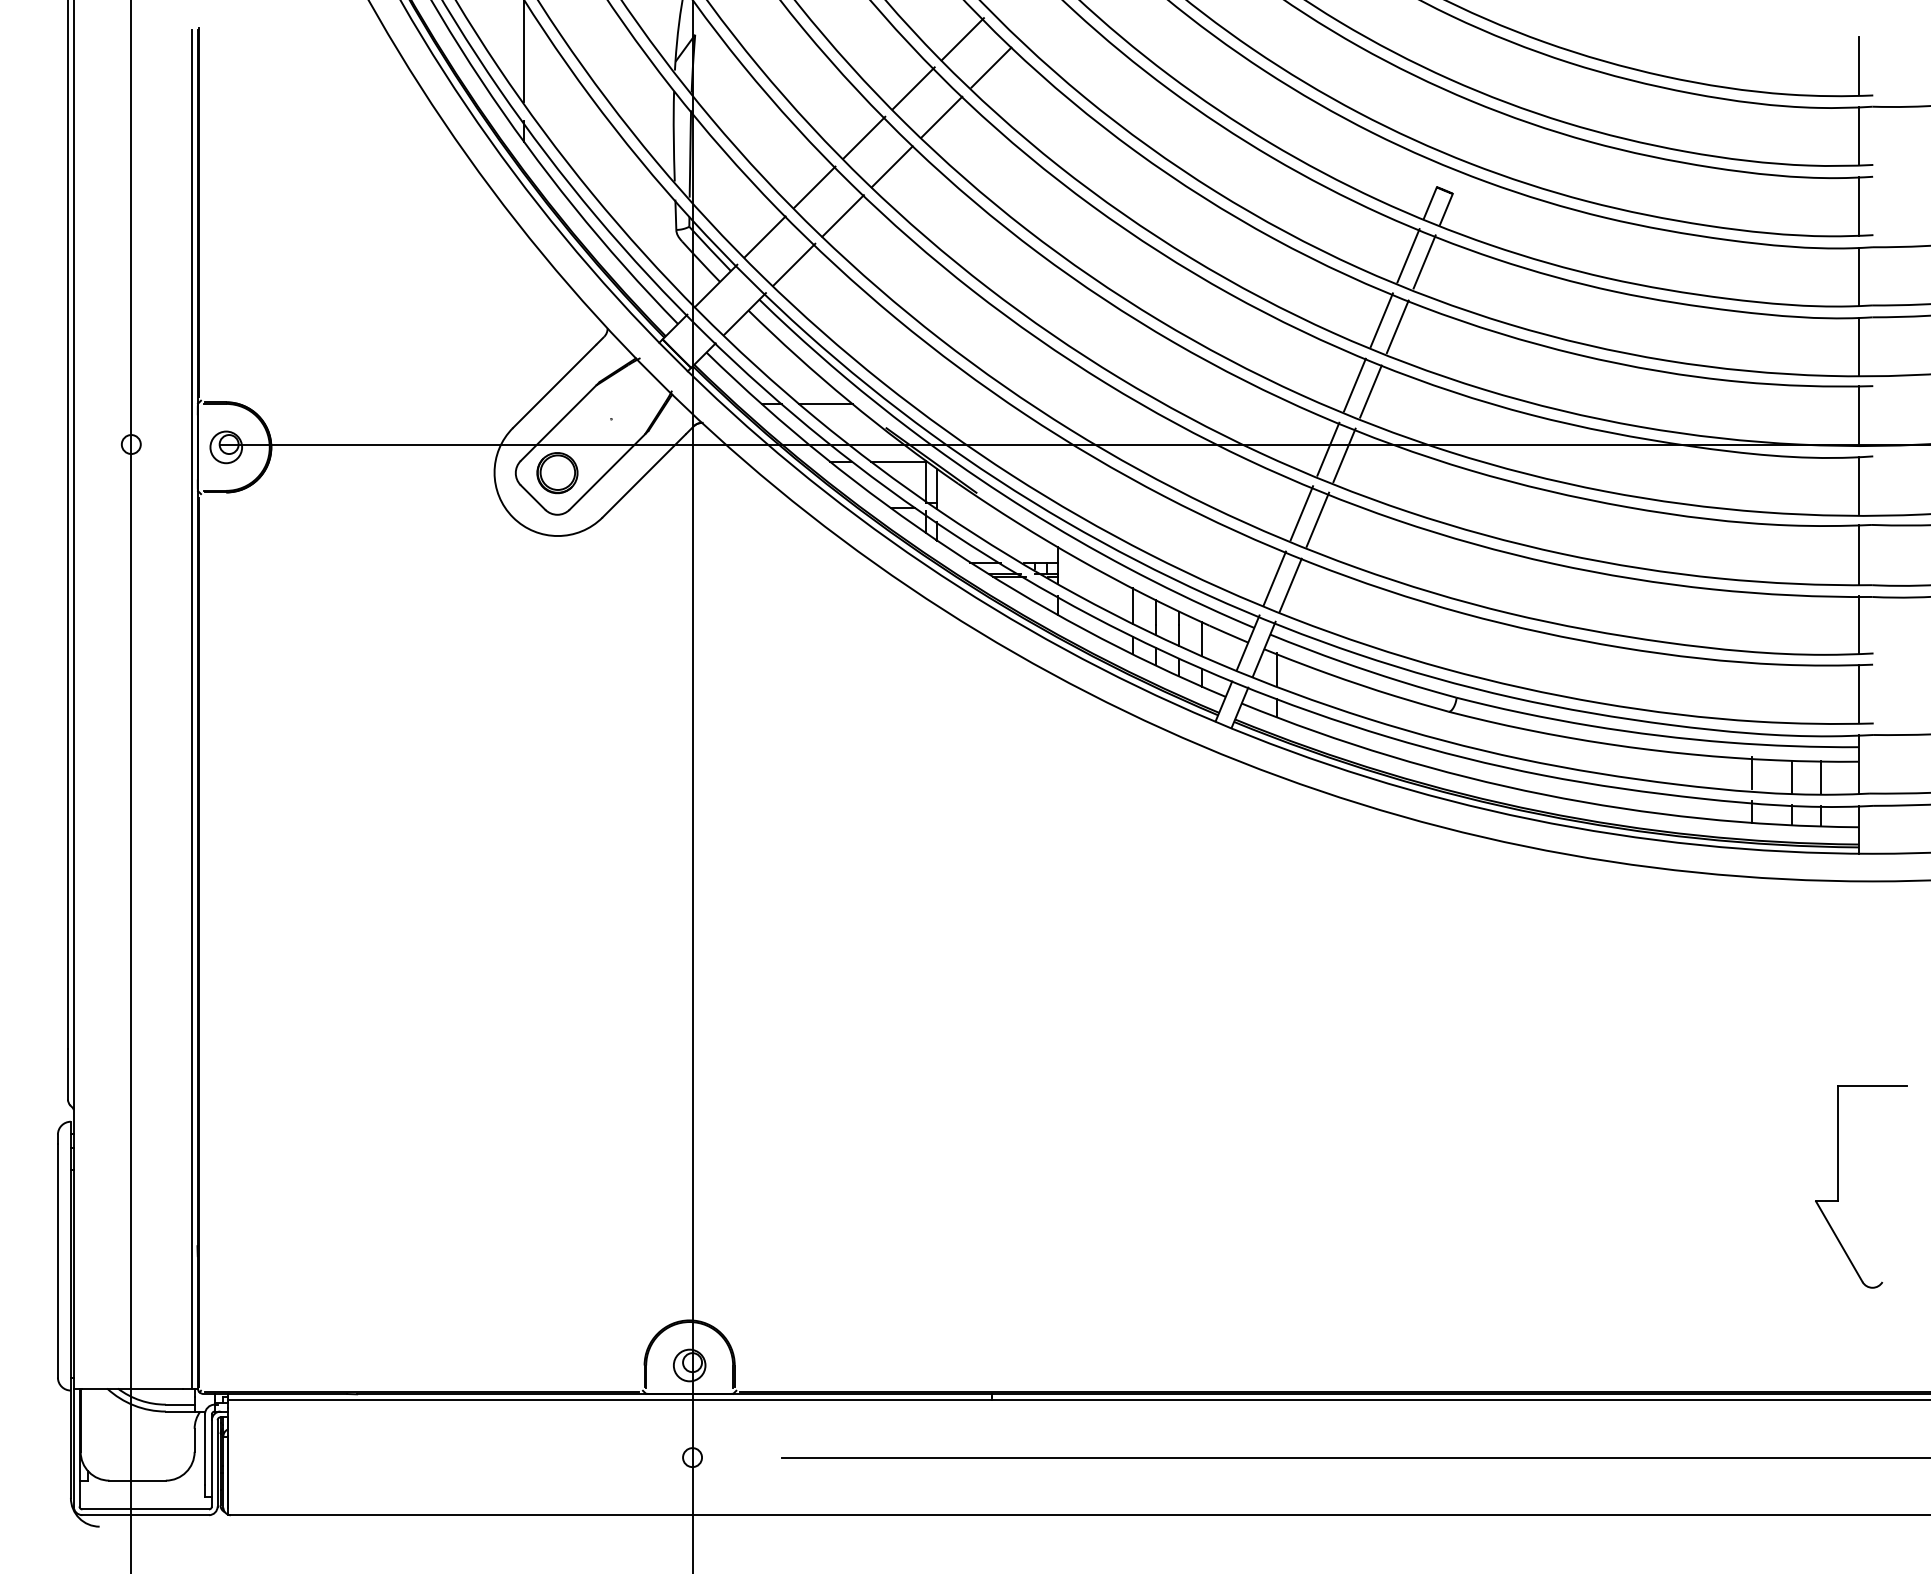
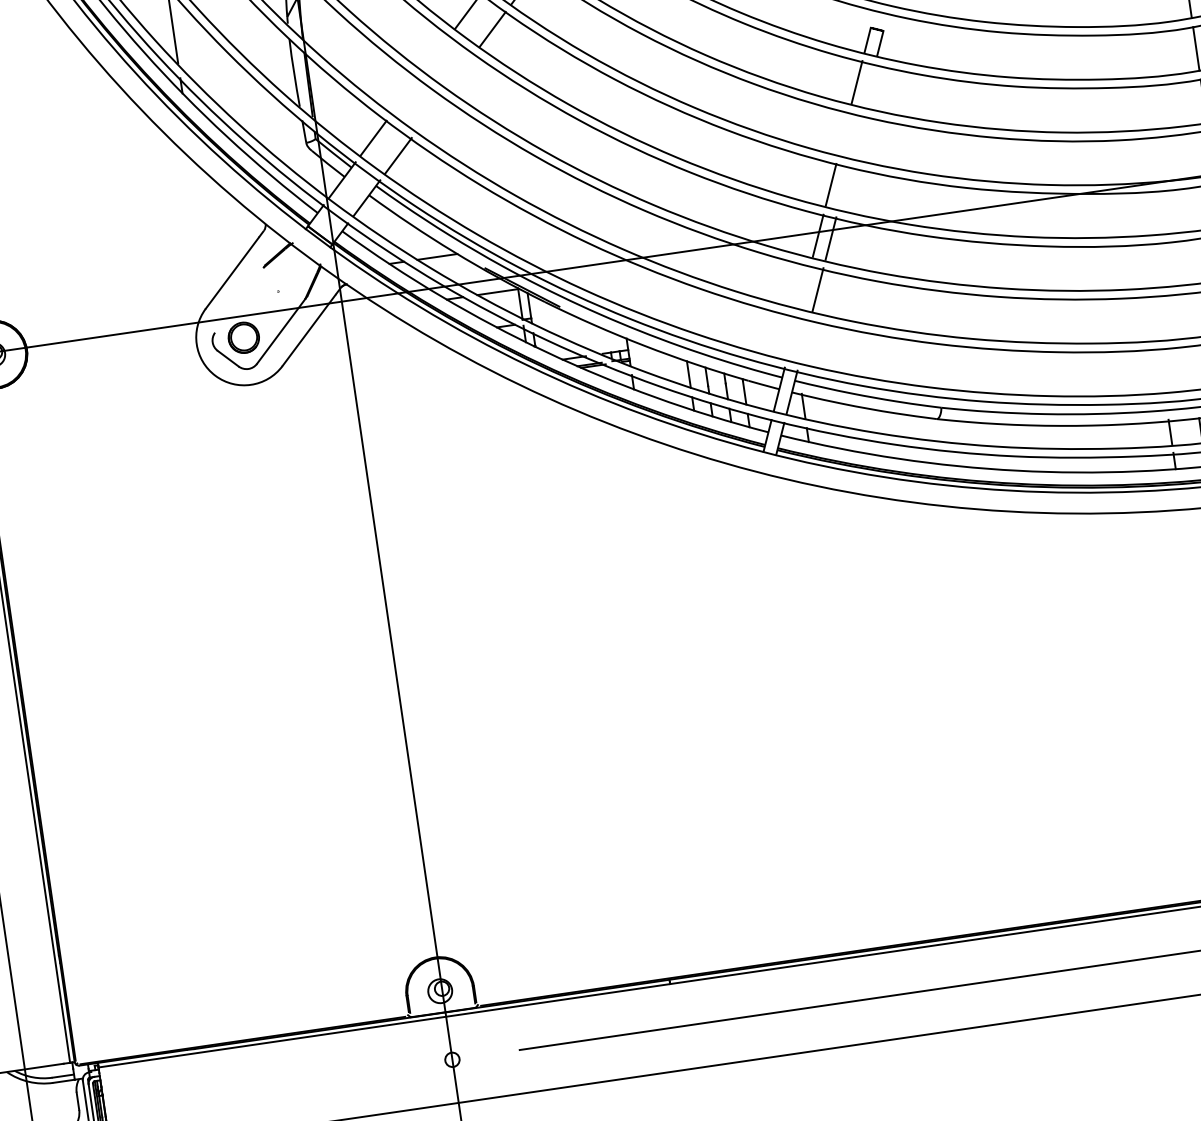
line: (864, 137) -> (437, 53), removed
line: (891, 166) -> (460, 71), removed
line: (814, 186) -> (404, 95), removed
line: (842, 215) -> (429, 113), removed
line: (1424, 261) -> (869, 84), removed
line: (1381, 320) -> (843, 133), removed
line: (1397, 326) -> (856, 136), removed
line: (1370, 391) -> (843, 187), removed
line: (558, 422) -> (239, 299), removed
line: (1301, 513) -> (805, 286), removed
line: (1274, 578) -> (792, 338), removed
line: (1290, 585) -> (804, 341), removed

